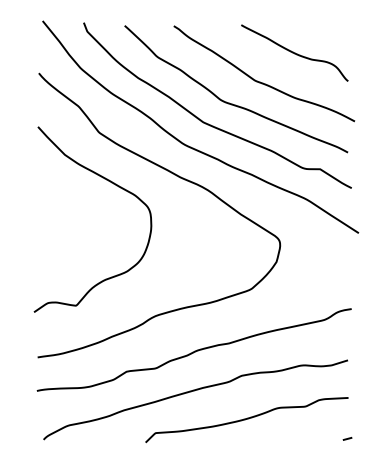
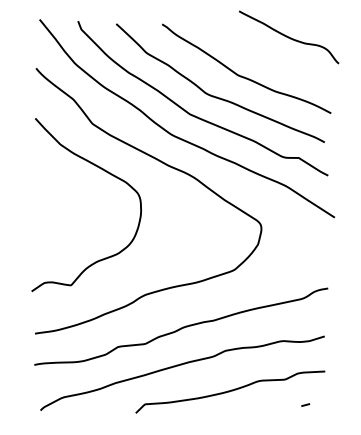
curve: (294, 52) -> (288, 36), moved
line: (347, 438) -> (305, 404), moved

